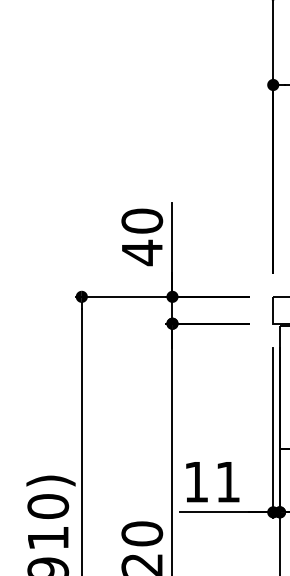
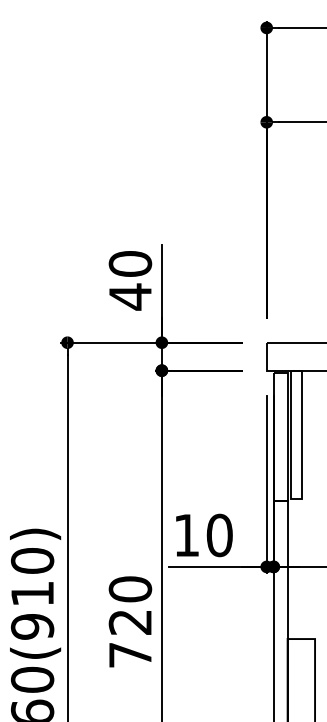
text: (227, 482) -> (219, 535), 11 -> 10

